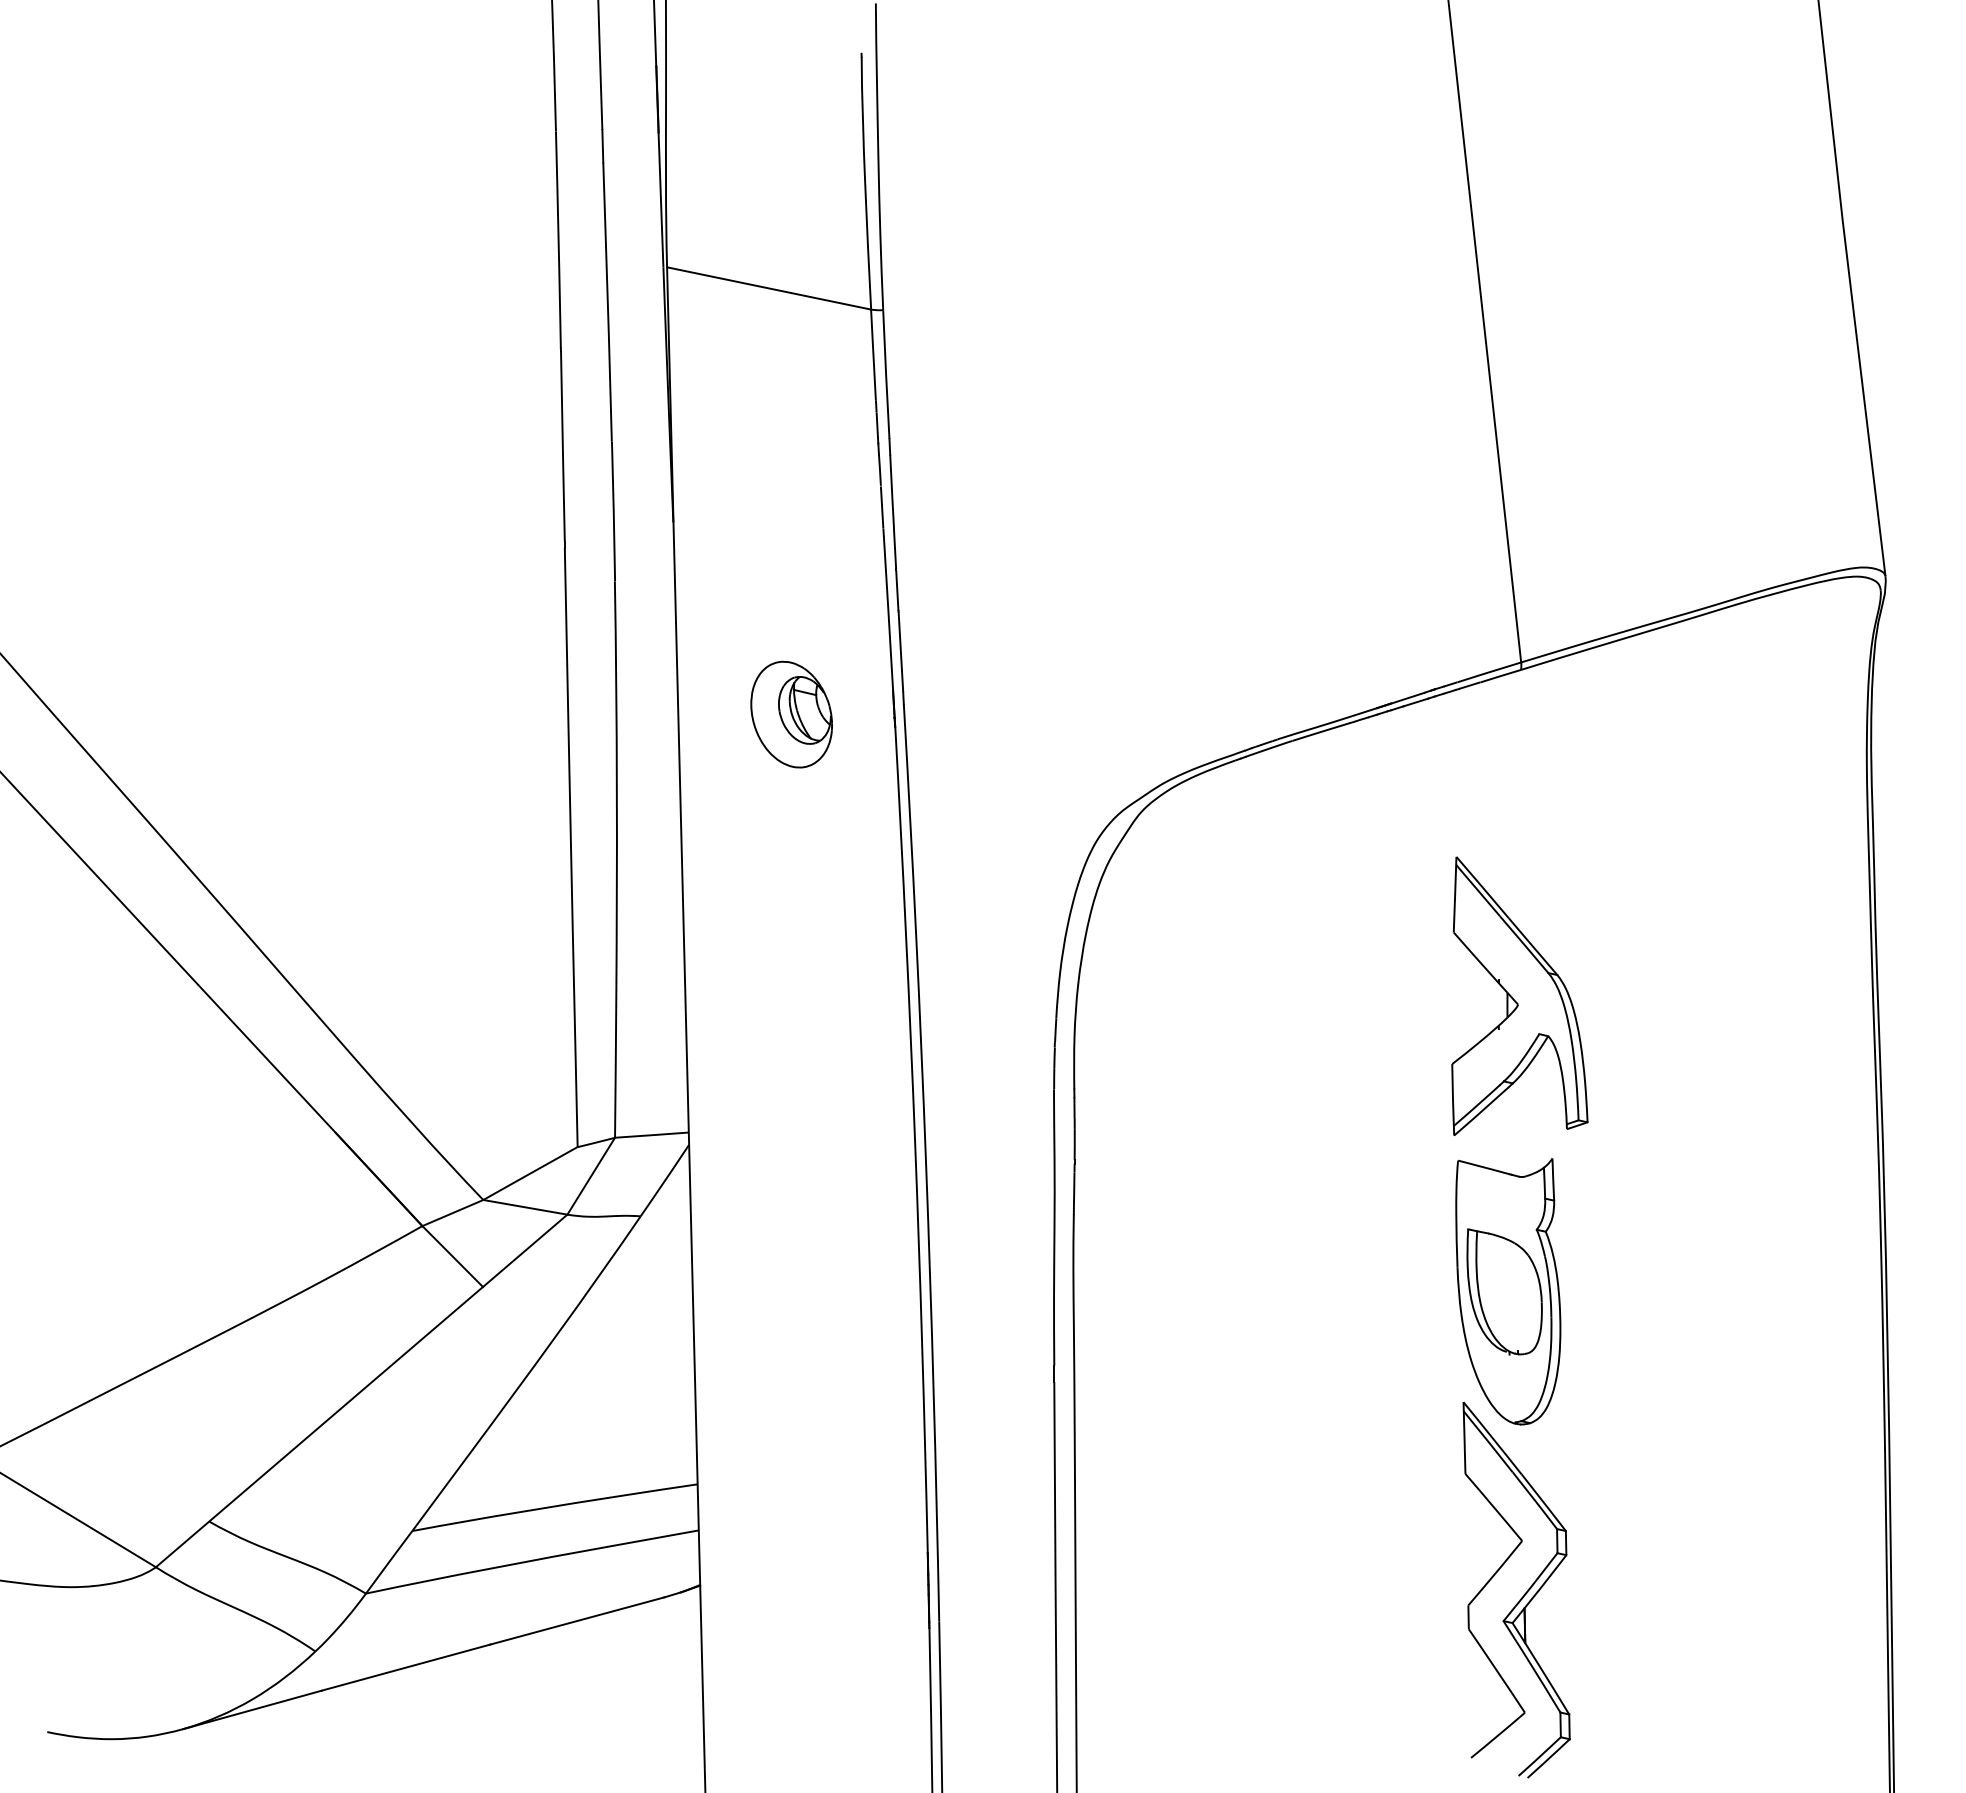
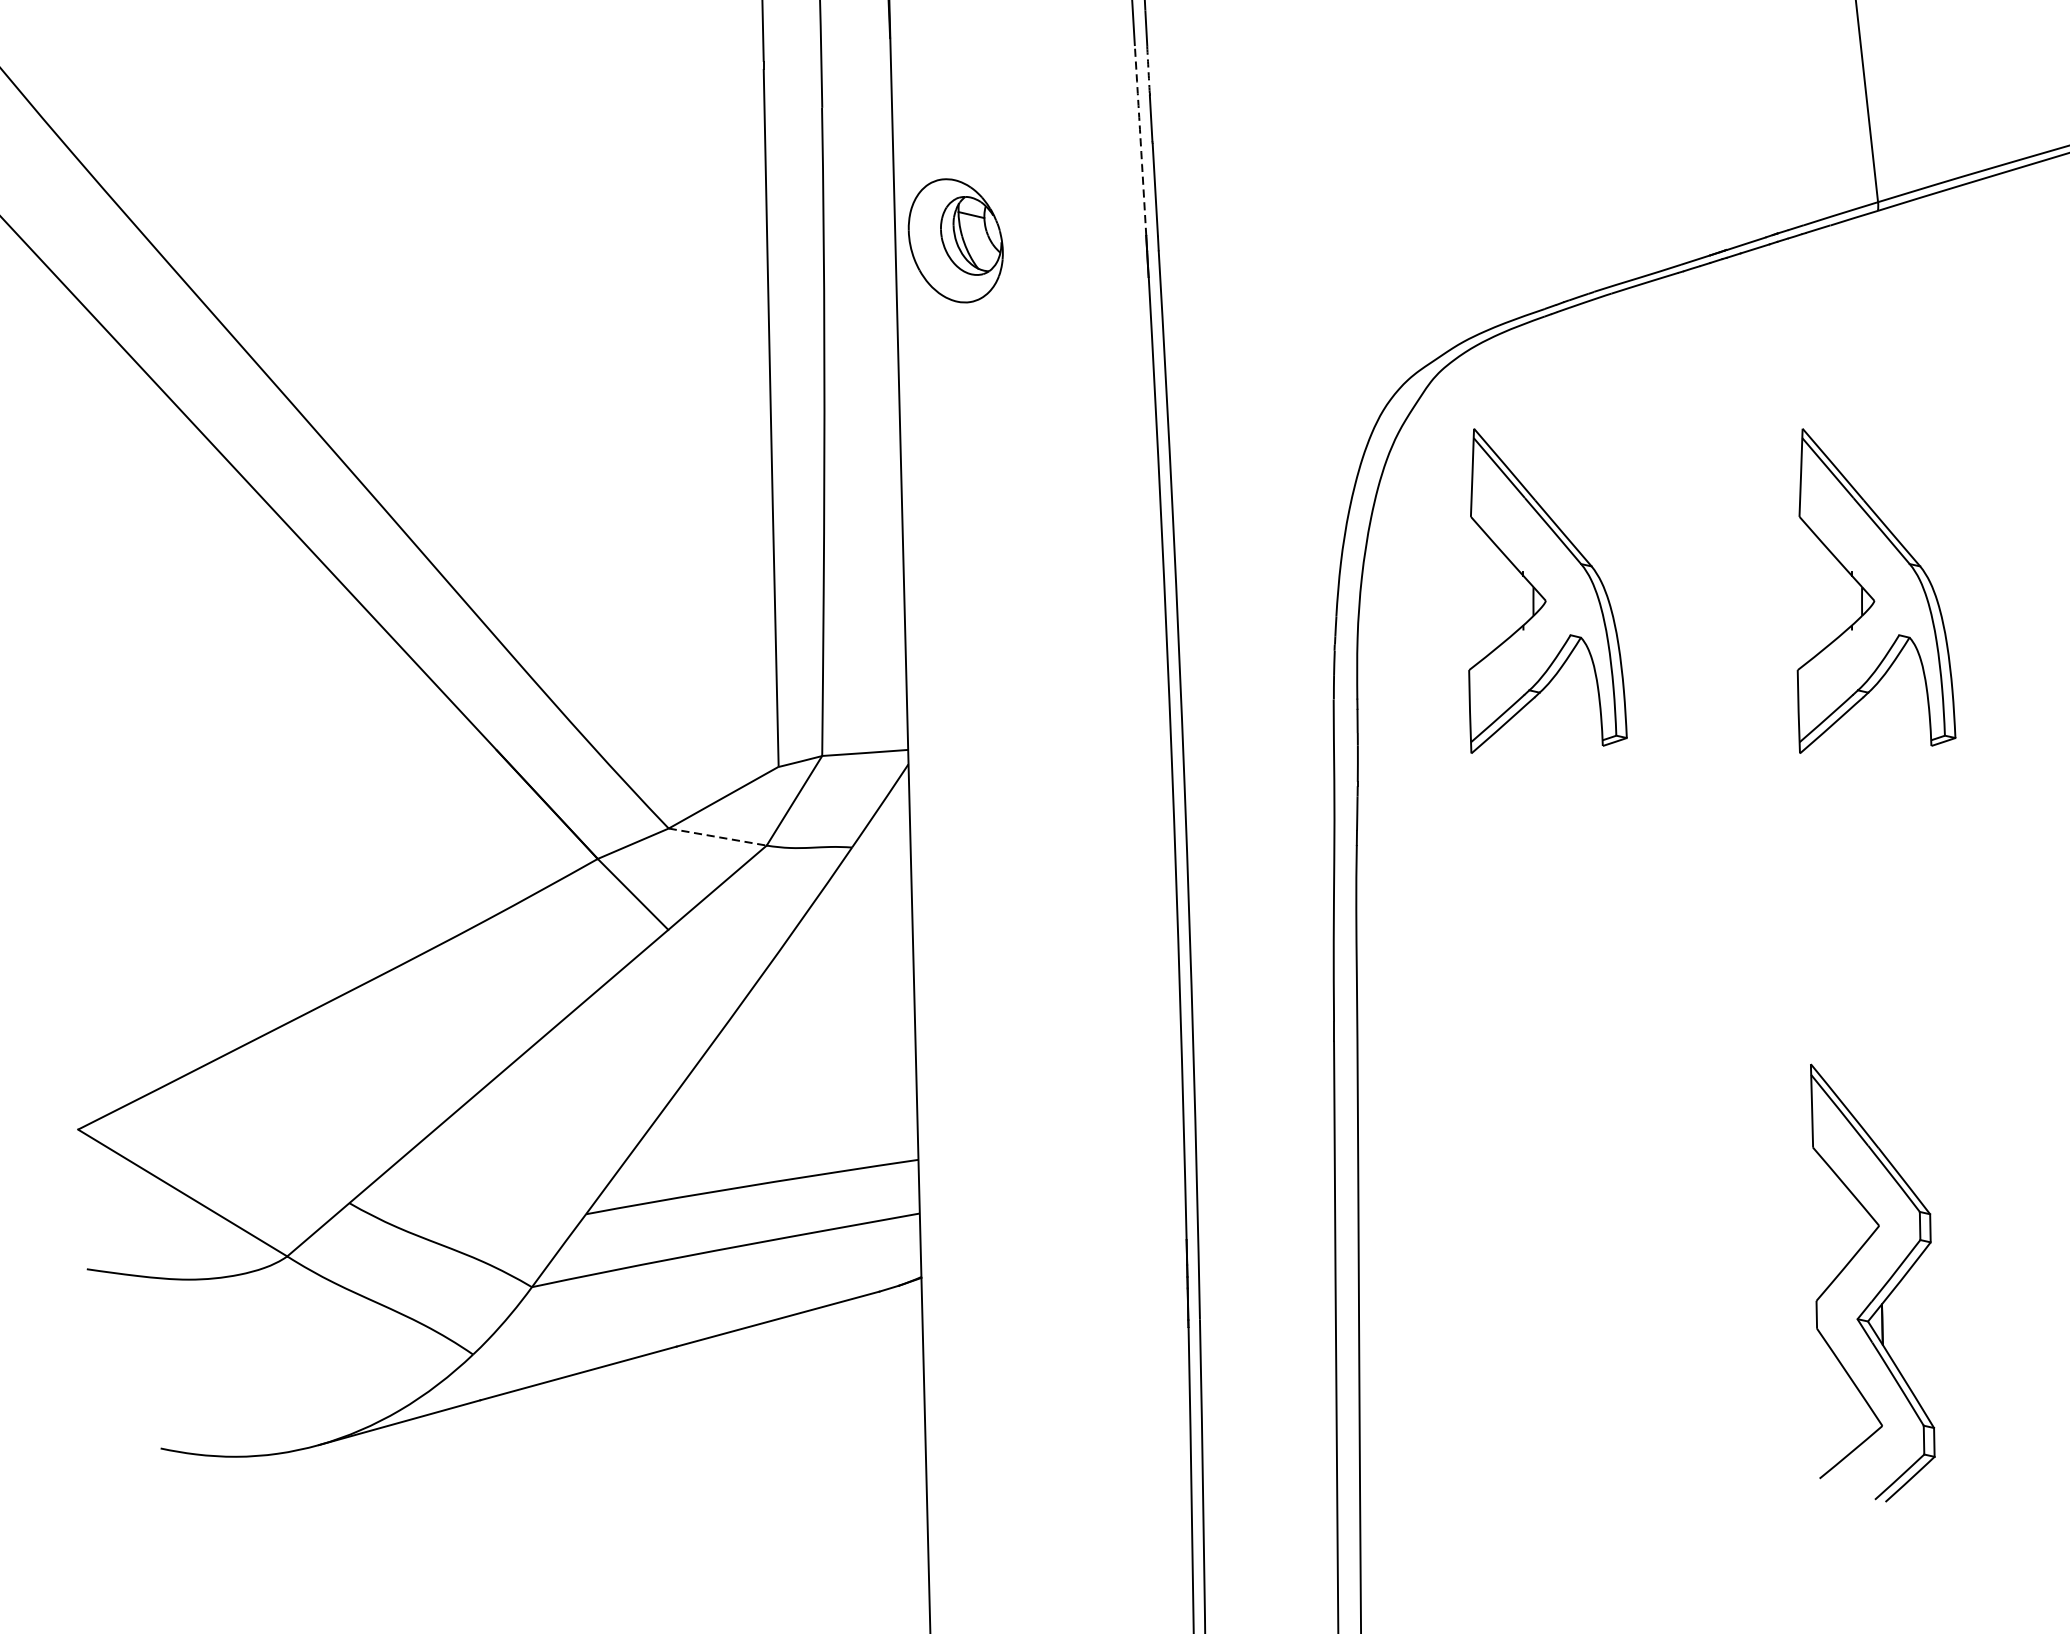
arc: (895, 549) -> (1149, 70), solid -> dashed
arc: (888, 610) -> (1140, 141), solid -> dashed
part: (791, 714) -> (955, 240), moved
part: (1237, 995) -> (1547, 590), added
line: (525, 1207) -> (717, 837), solid -> dashed
part: (1508, 1291) -> (1863, 935), removed

